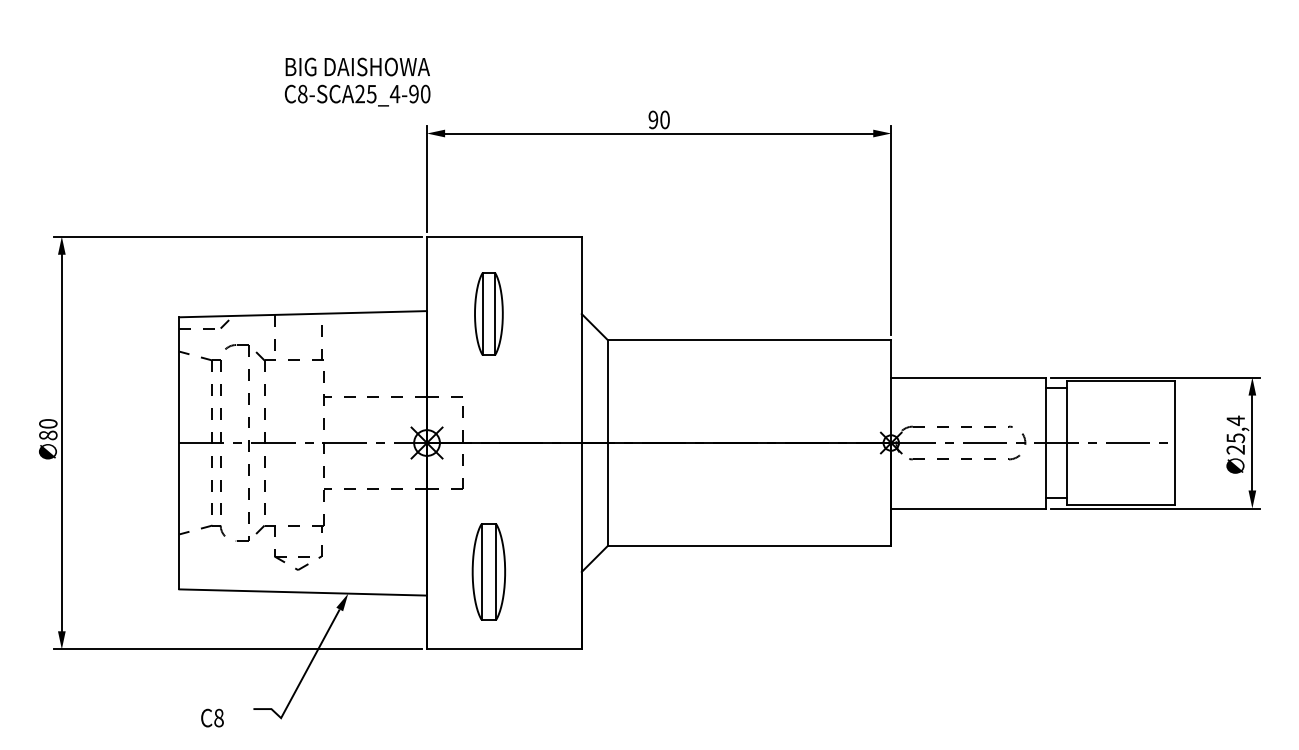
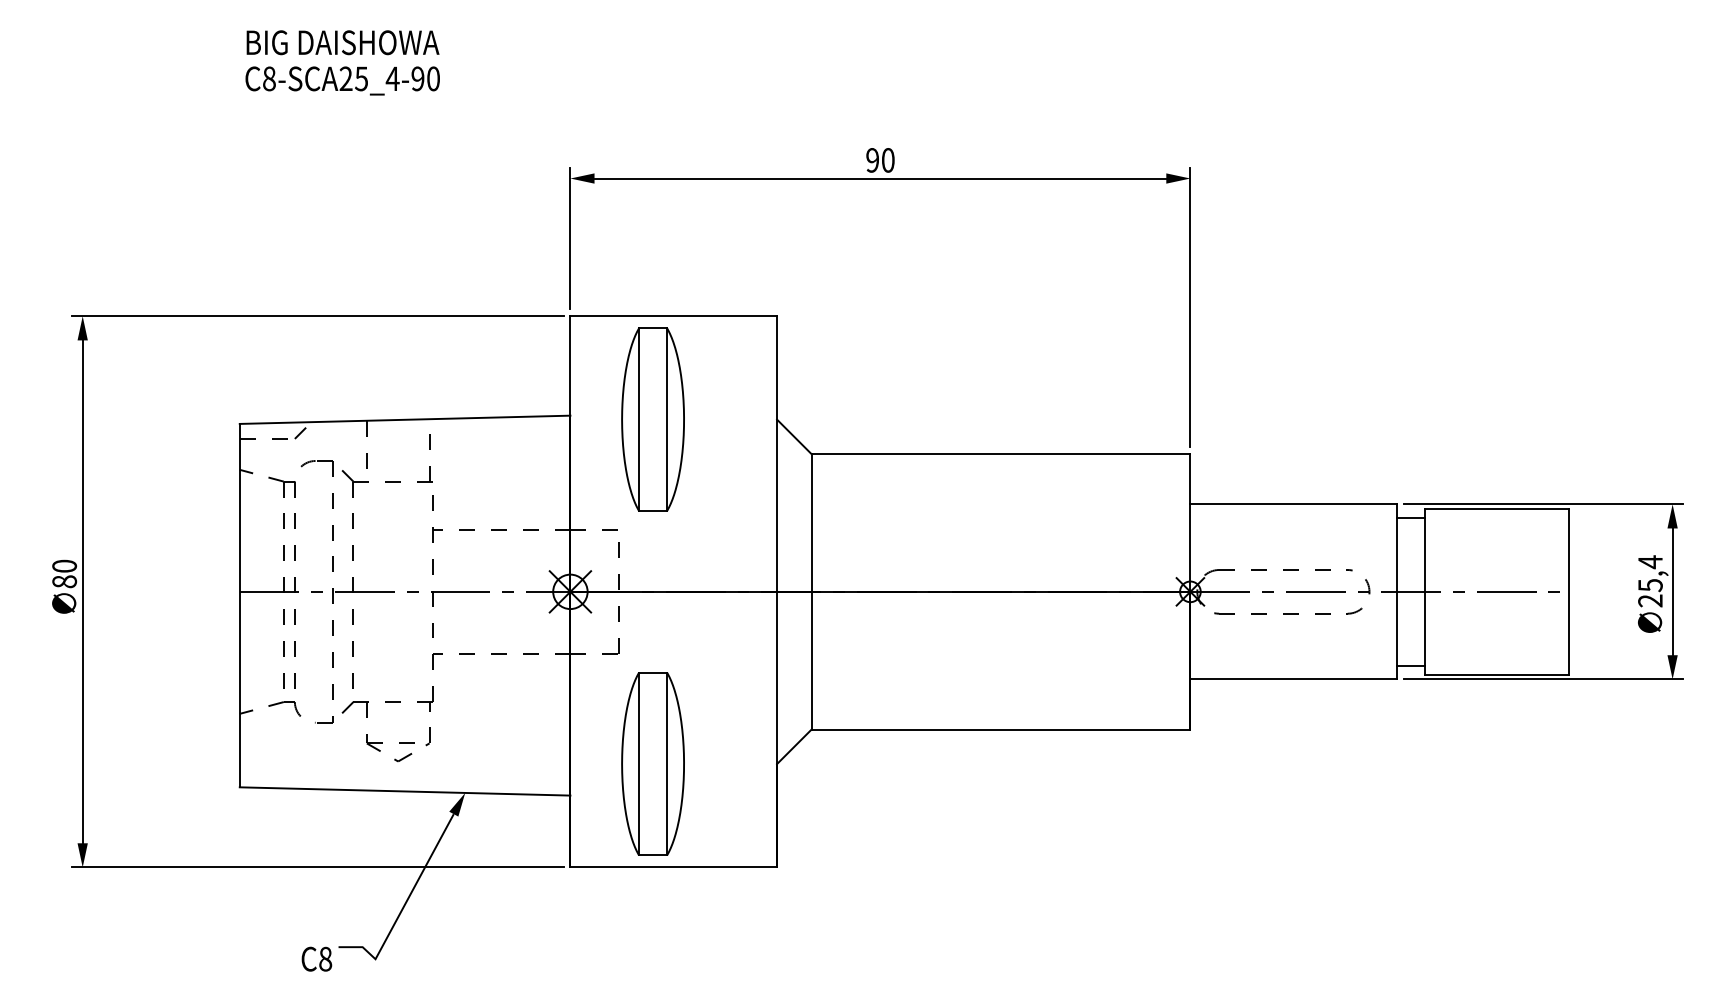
text: (357, 81) -> (342, 62), moved
part: (488, 313) -> (652, 419), size x1.67
part: (488, 571) -> (652, 763), size x1.43
text: (212, 717) -> (316, 958), moved

